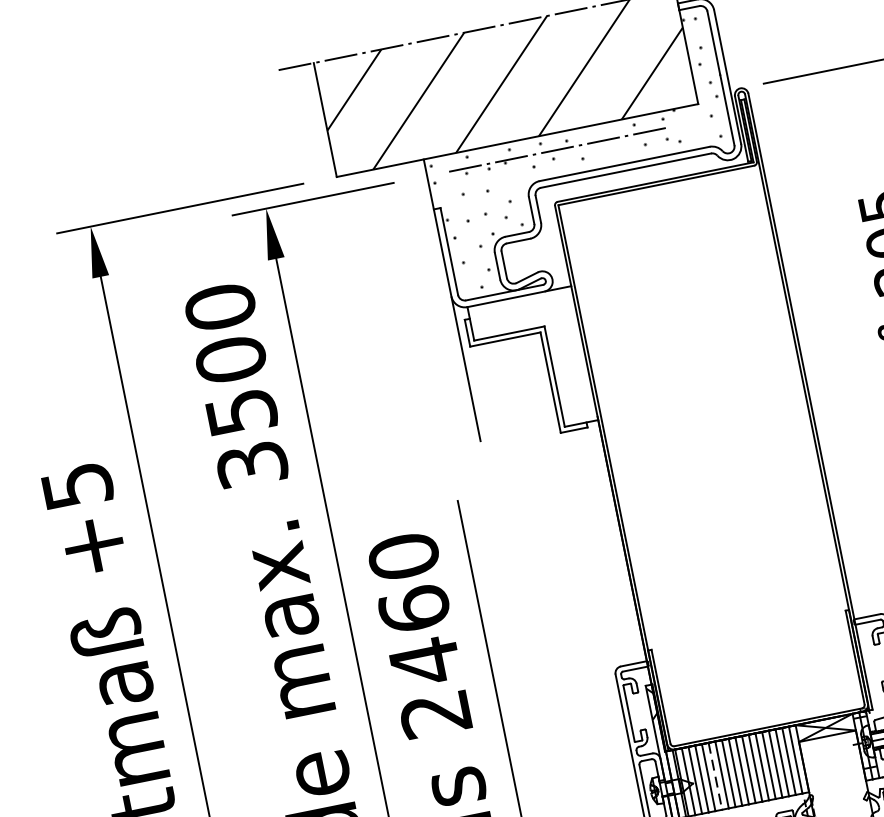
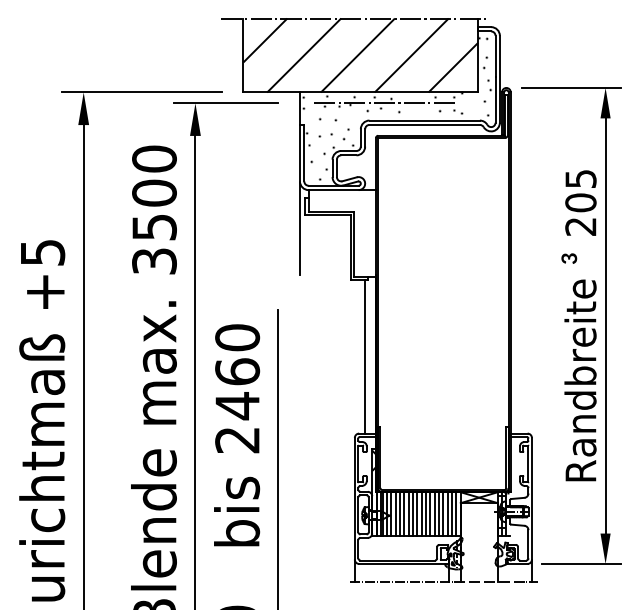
line: (606, 545) -> (365, 356), added
line: (715, 775) -> (404, 513), dashed -> solid

